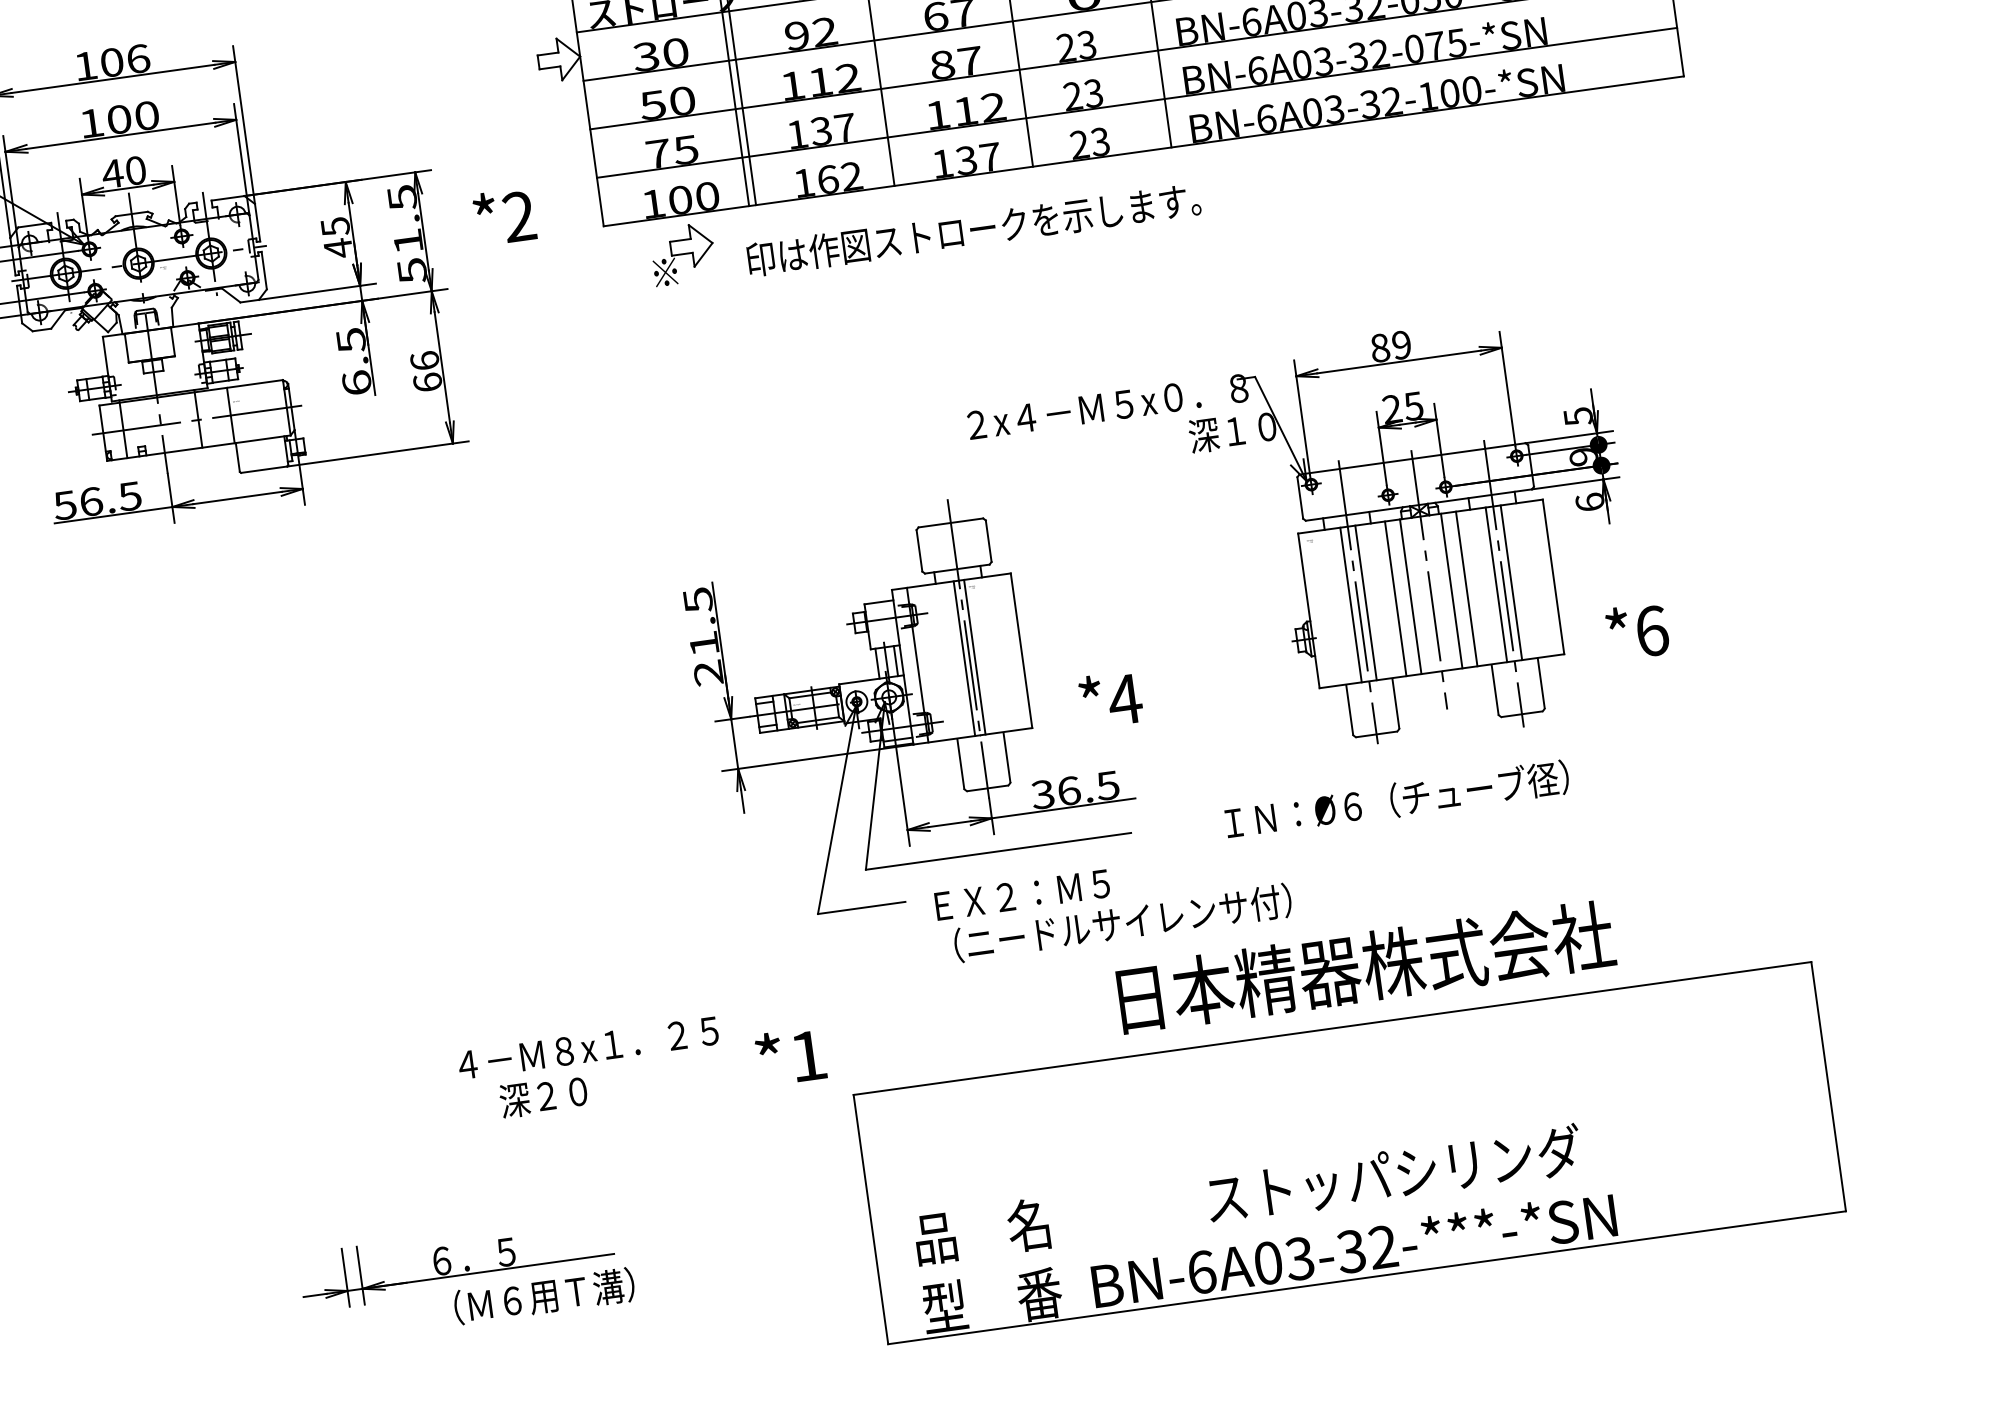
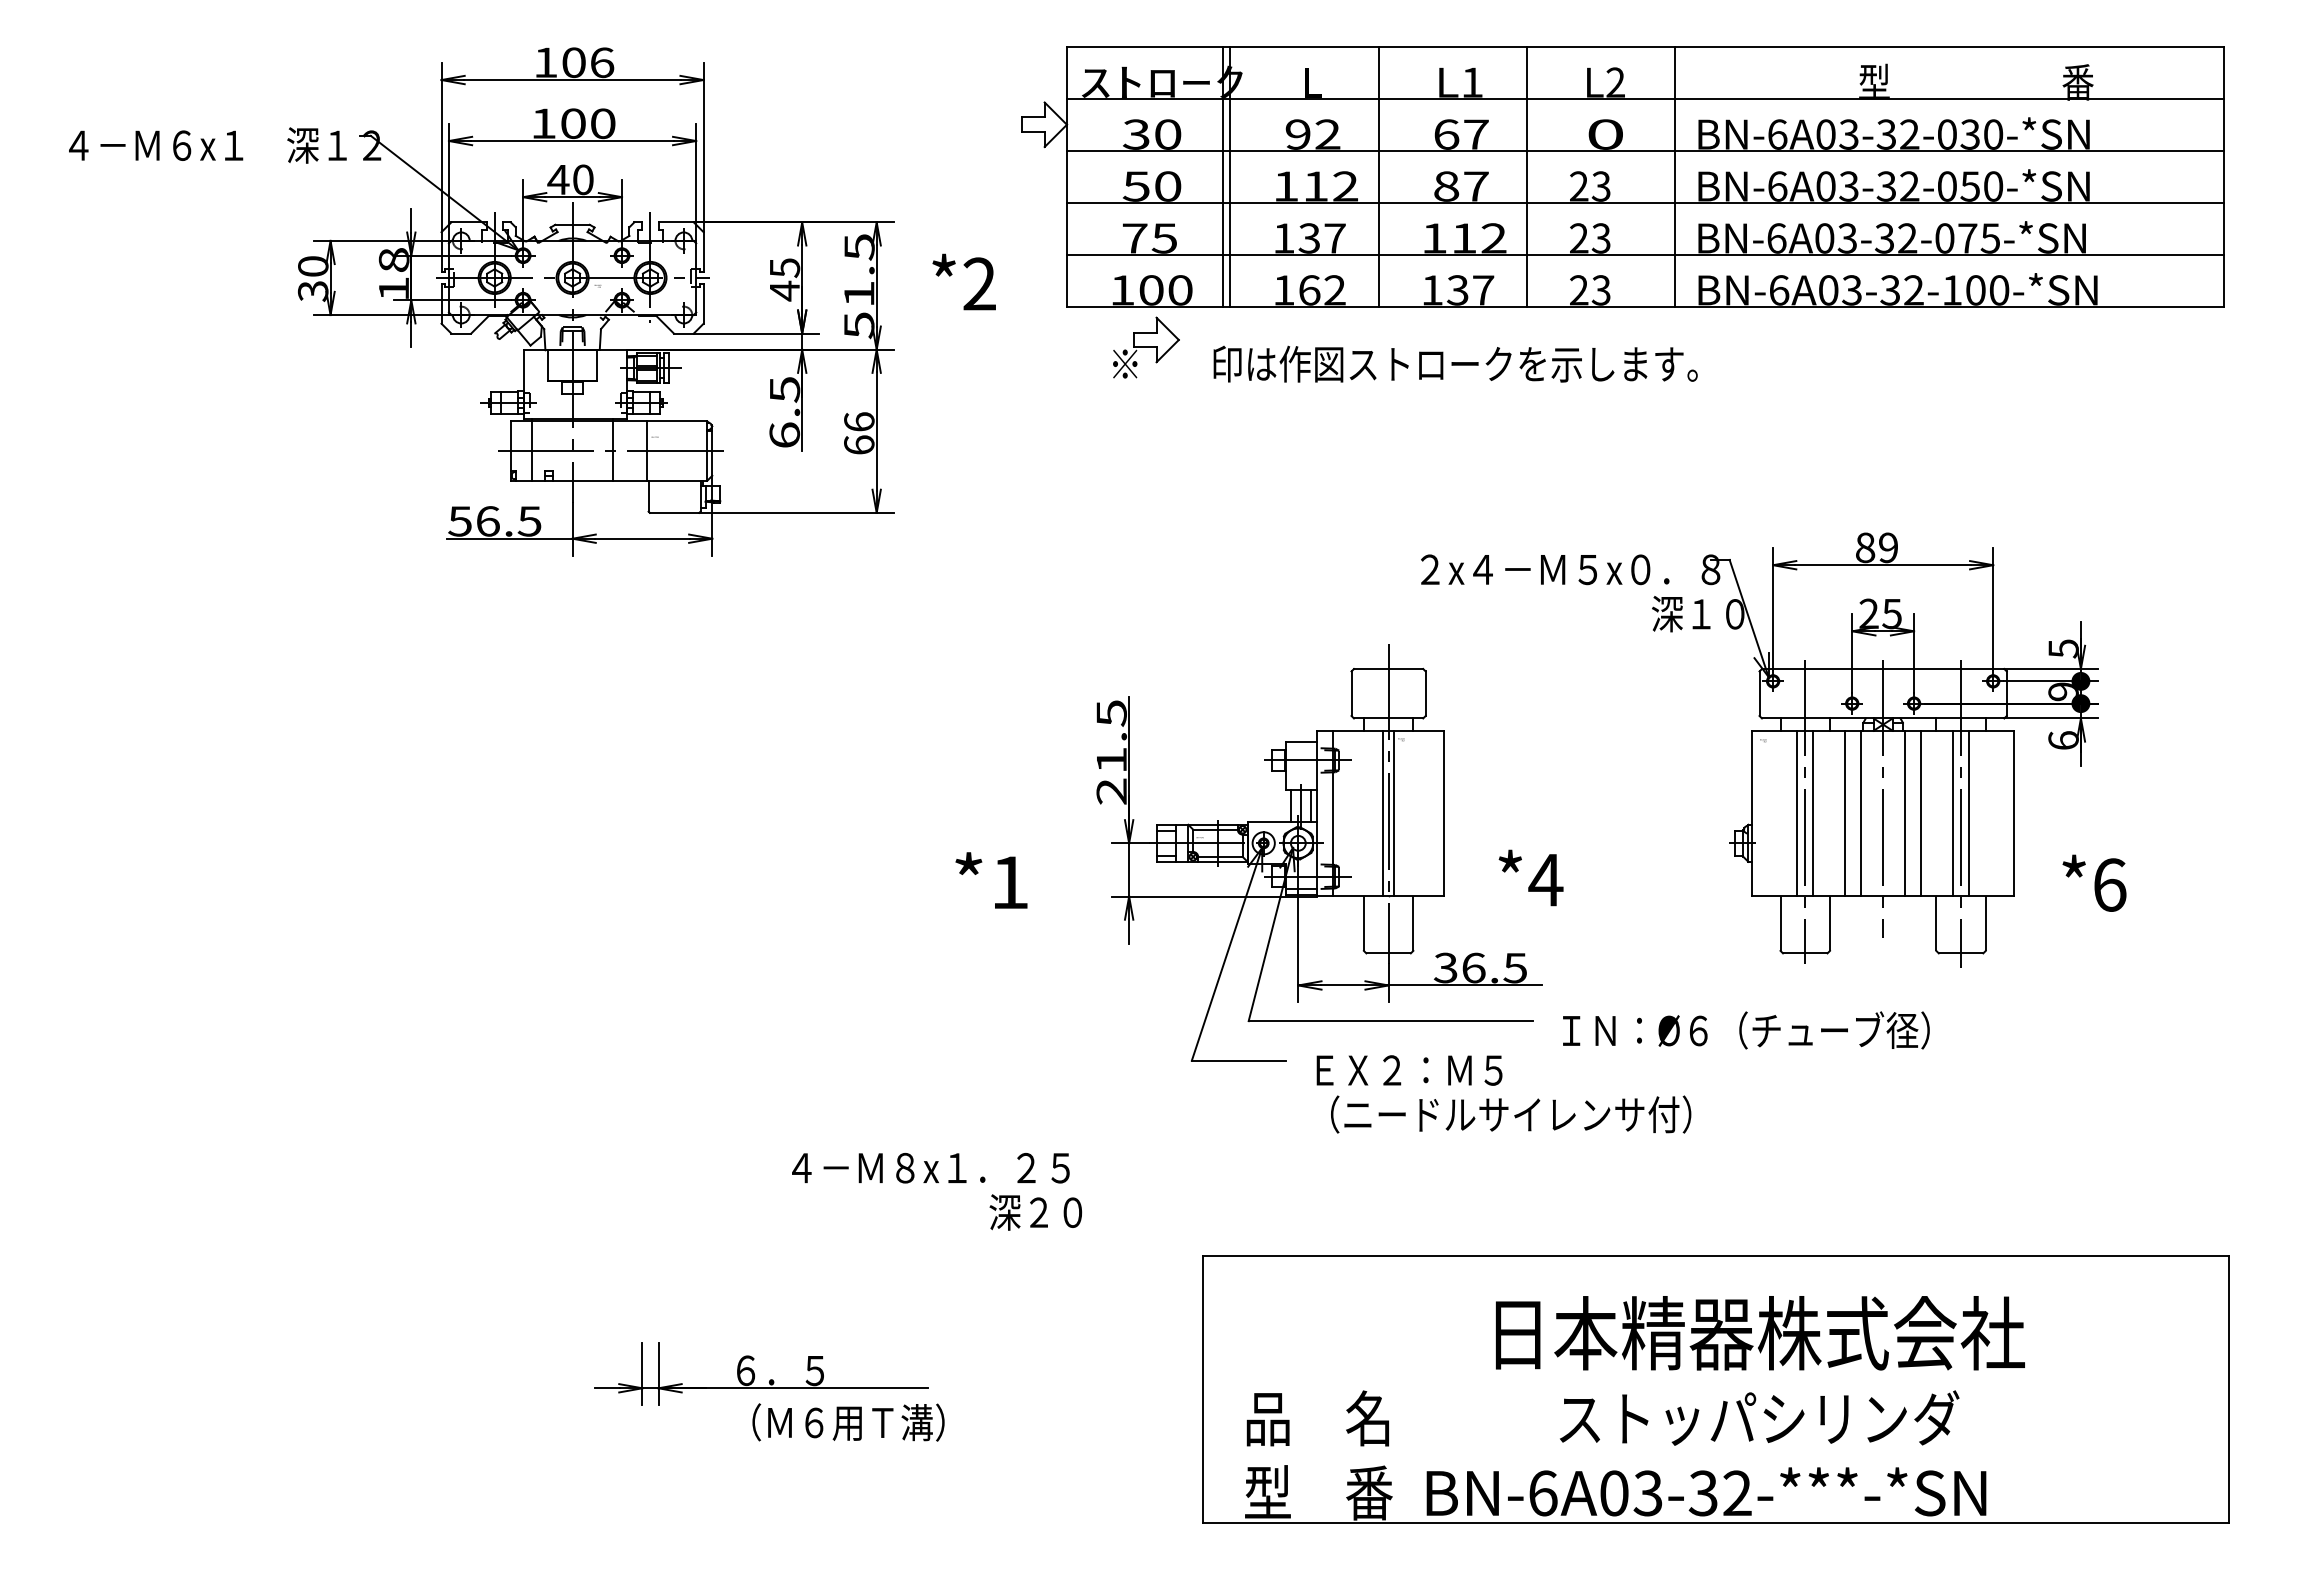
text: (1397, 800) -> (1746, 1030), moved
text: (1366, 967) -> (1760, 1333), moved
text: (790, 1056) -> (991, 880), moved
text: (543, 1096) -> (1035, 1212), moved

